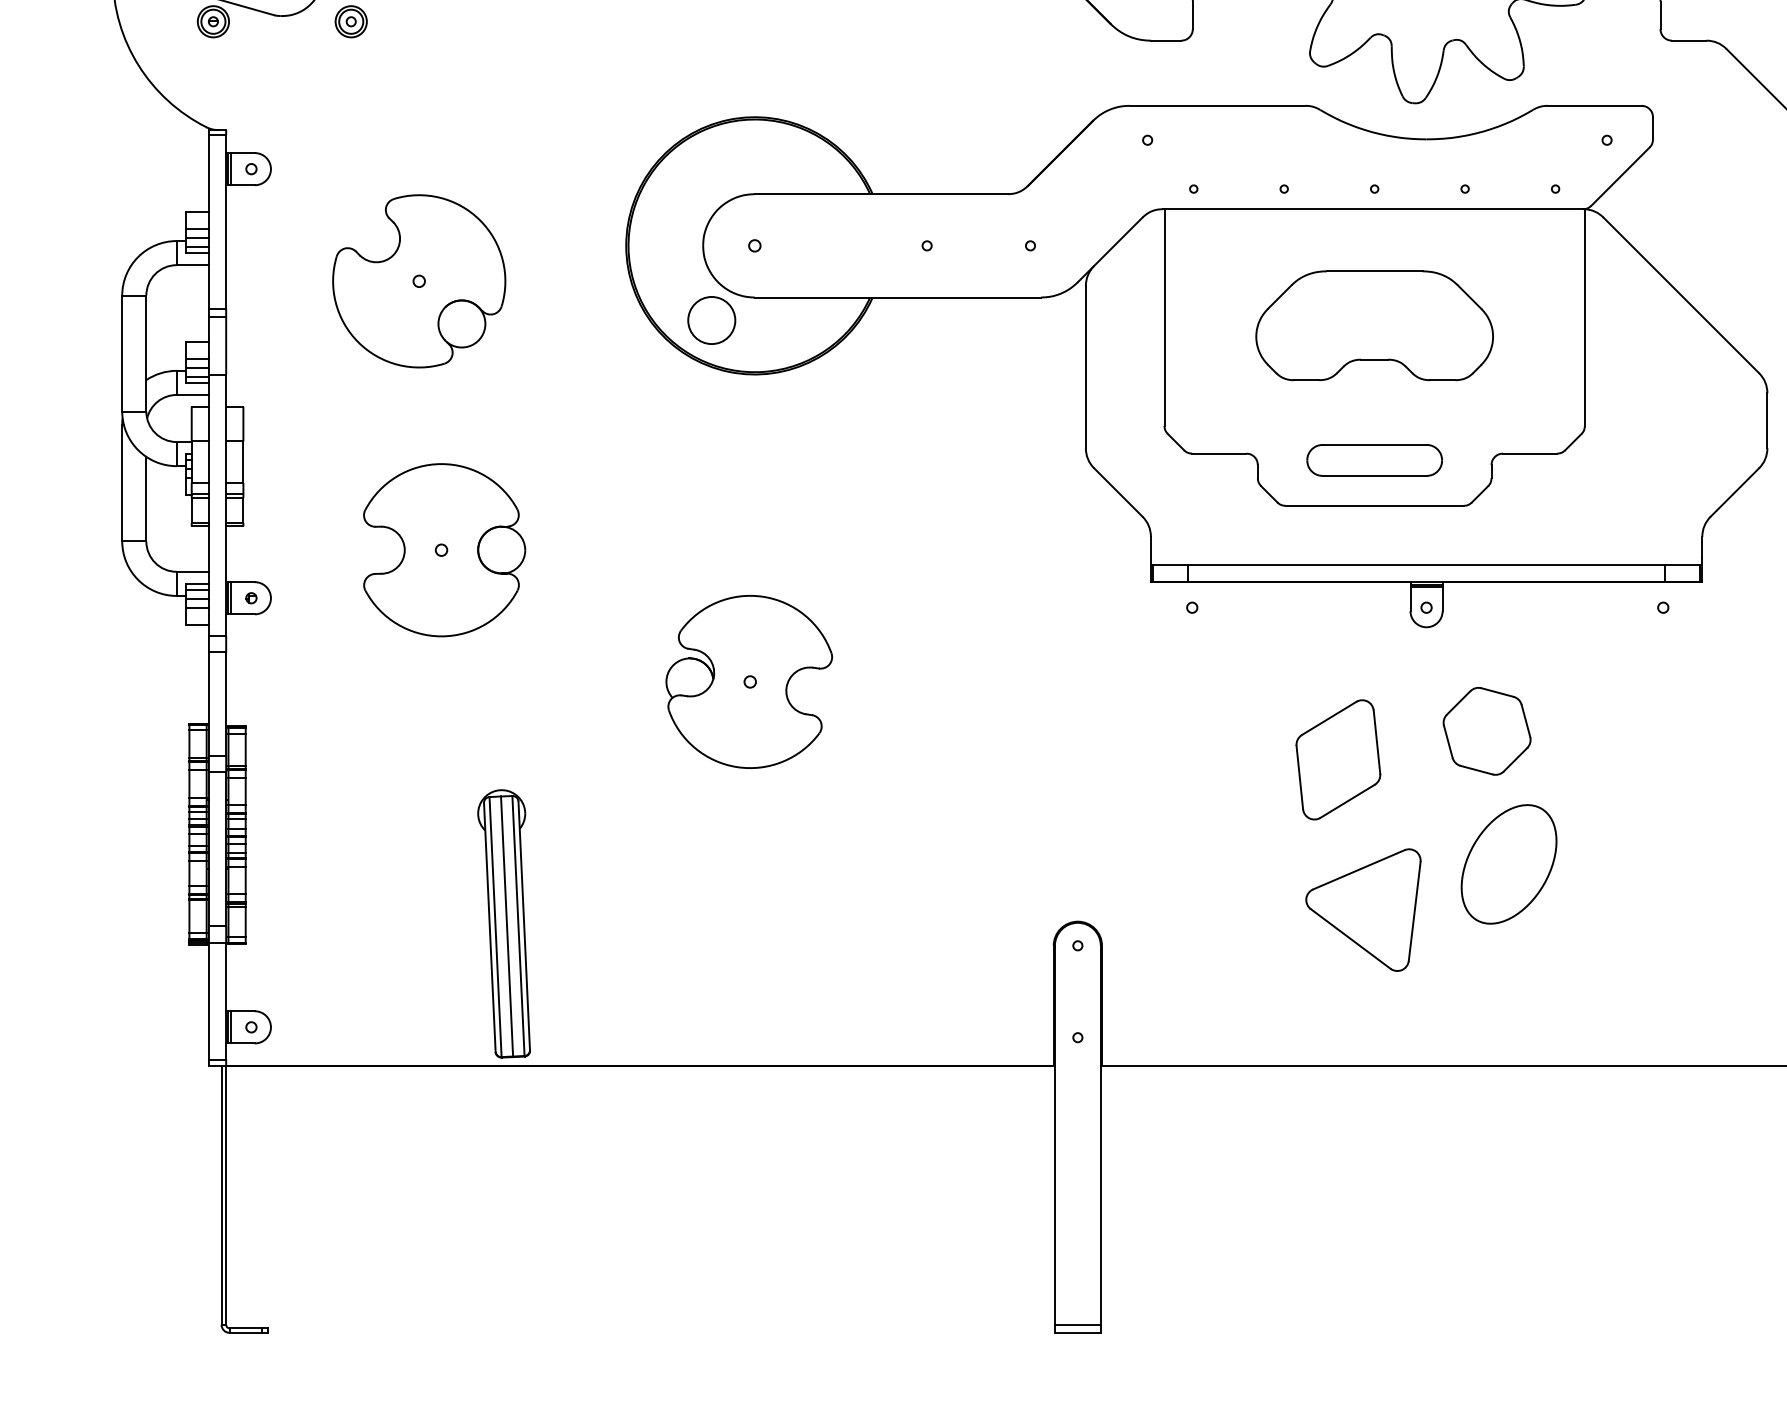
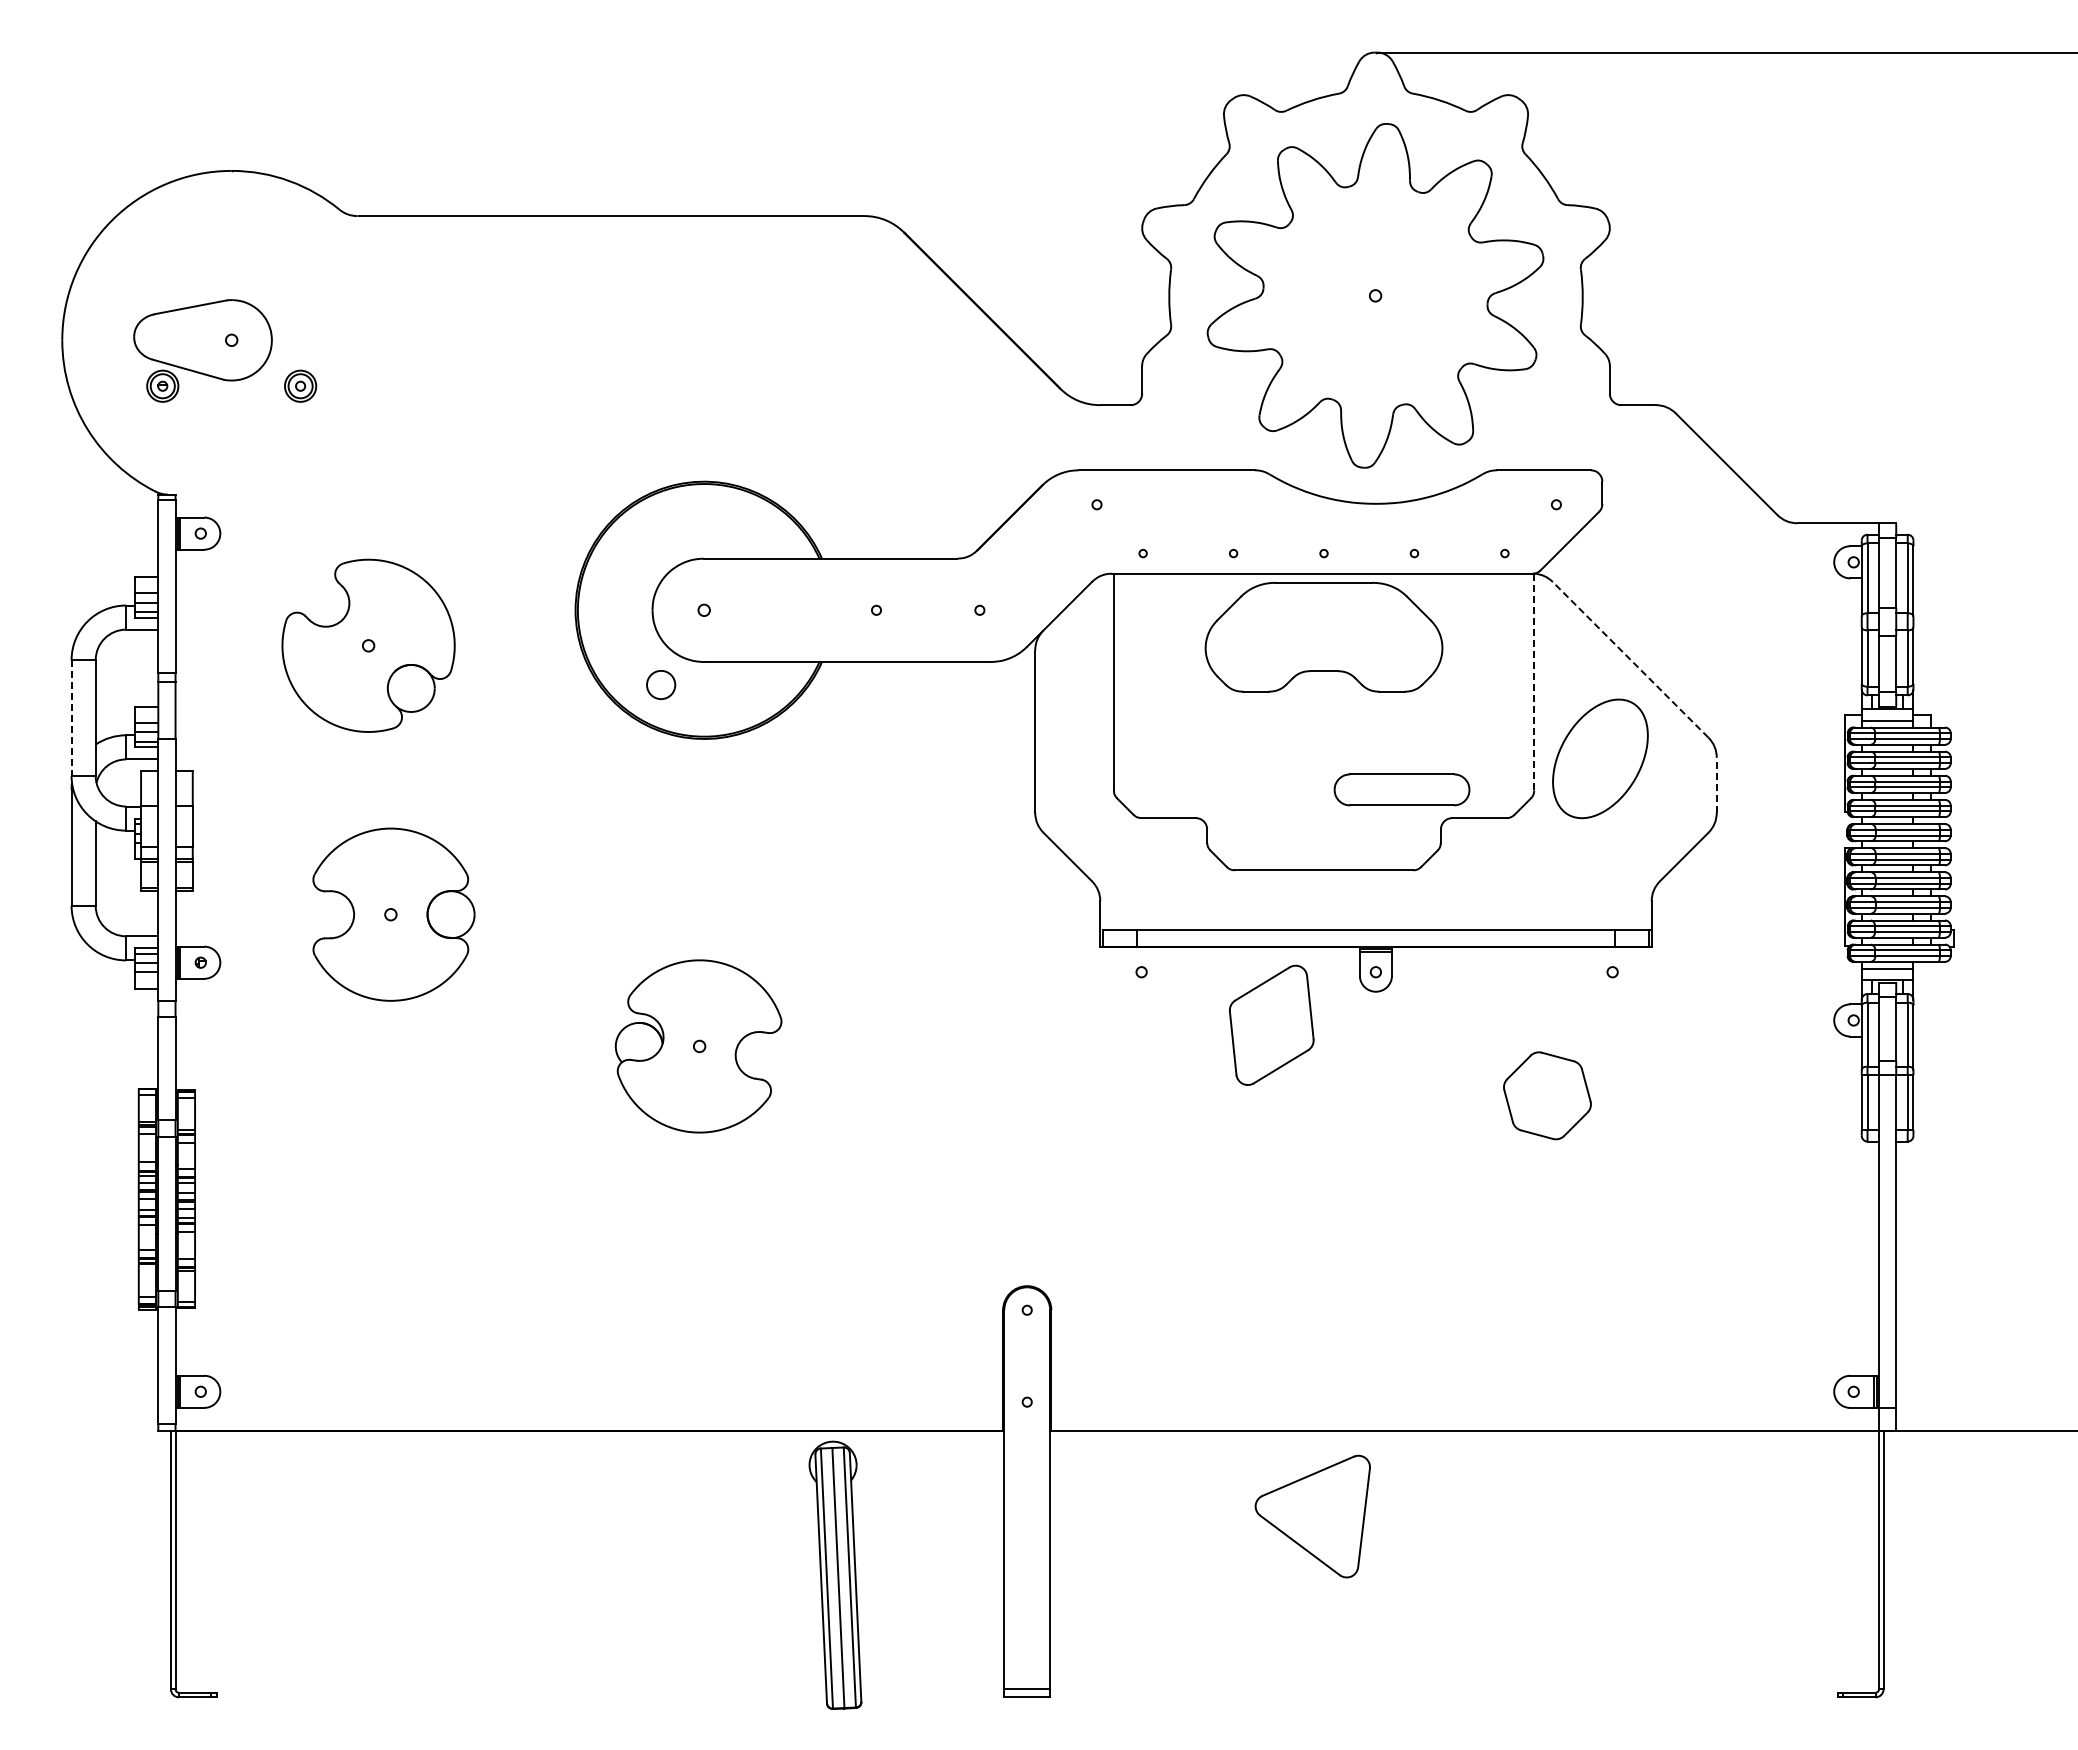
line: (1681, 295) -> (1630, 659), solid -> dashed
line: (1585, 317) -> (1534, 681), solid -> dashed
circle: (711, 320) -> (660, 684), size x0.6
part: (1374, 325) -> (1323, 636), moved
line: (122, 354) -> (71, 718), solid -> dashed
line: (1767, 420) -> (1716, 784), solid -> dashed
part: (1374, 460) -> (1401, 789), moved
part: (1487, 731) -> (1547, 1095), moved
part: (1338, 759) -> (1271, 1024), moved
part: (1509, 864) -> (1600, 758), moved
part: (1363, 910) -> (1312, 1516), moved
part: (504, 923) -> (835, 1574), moved

